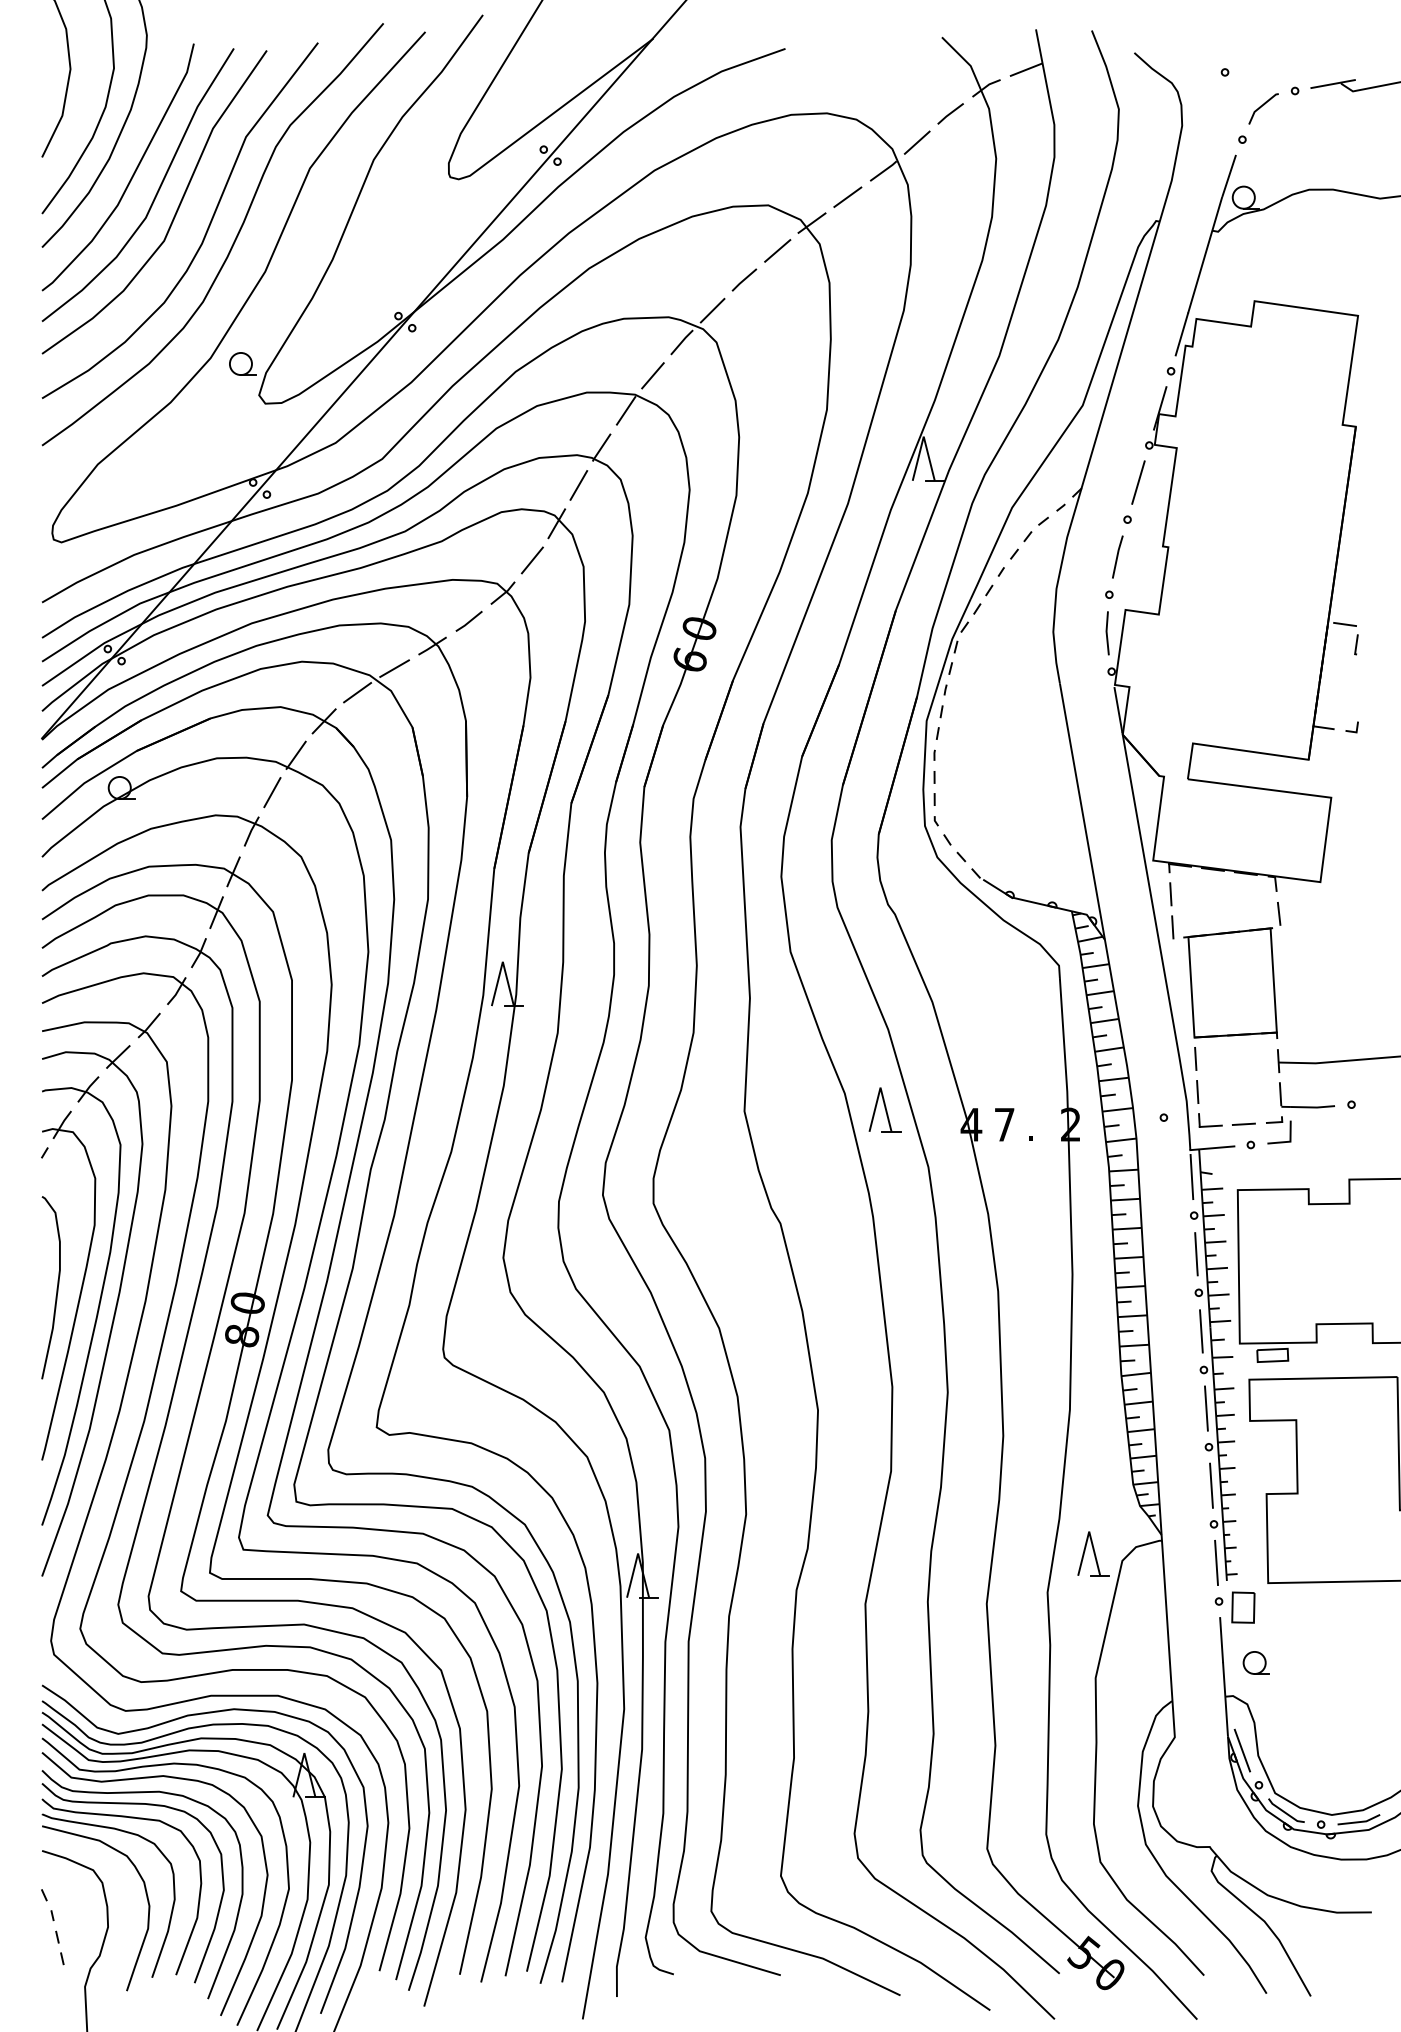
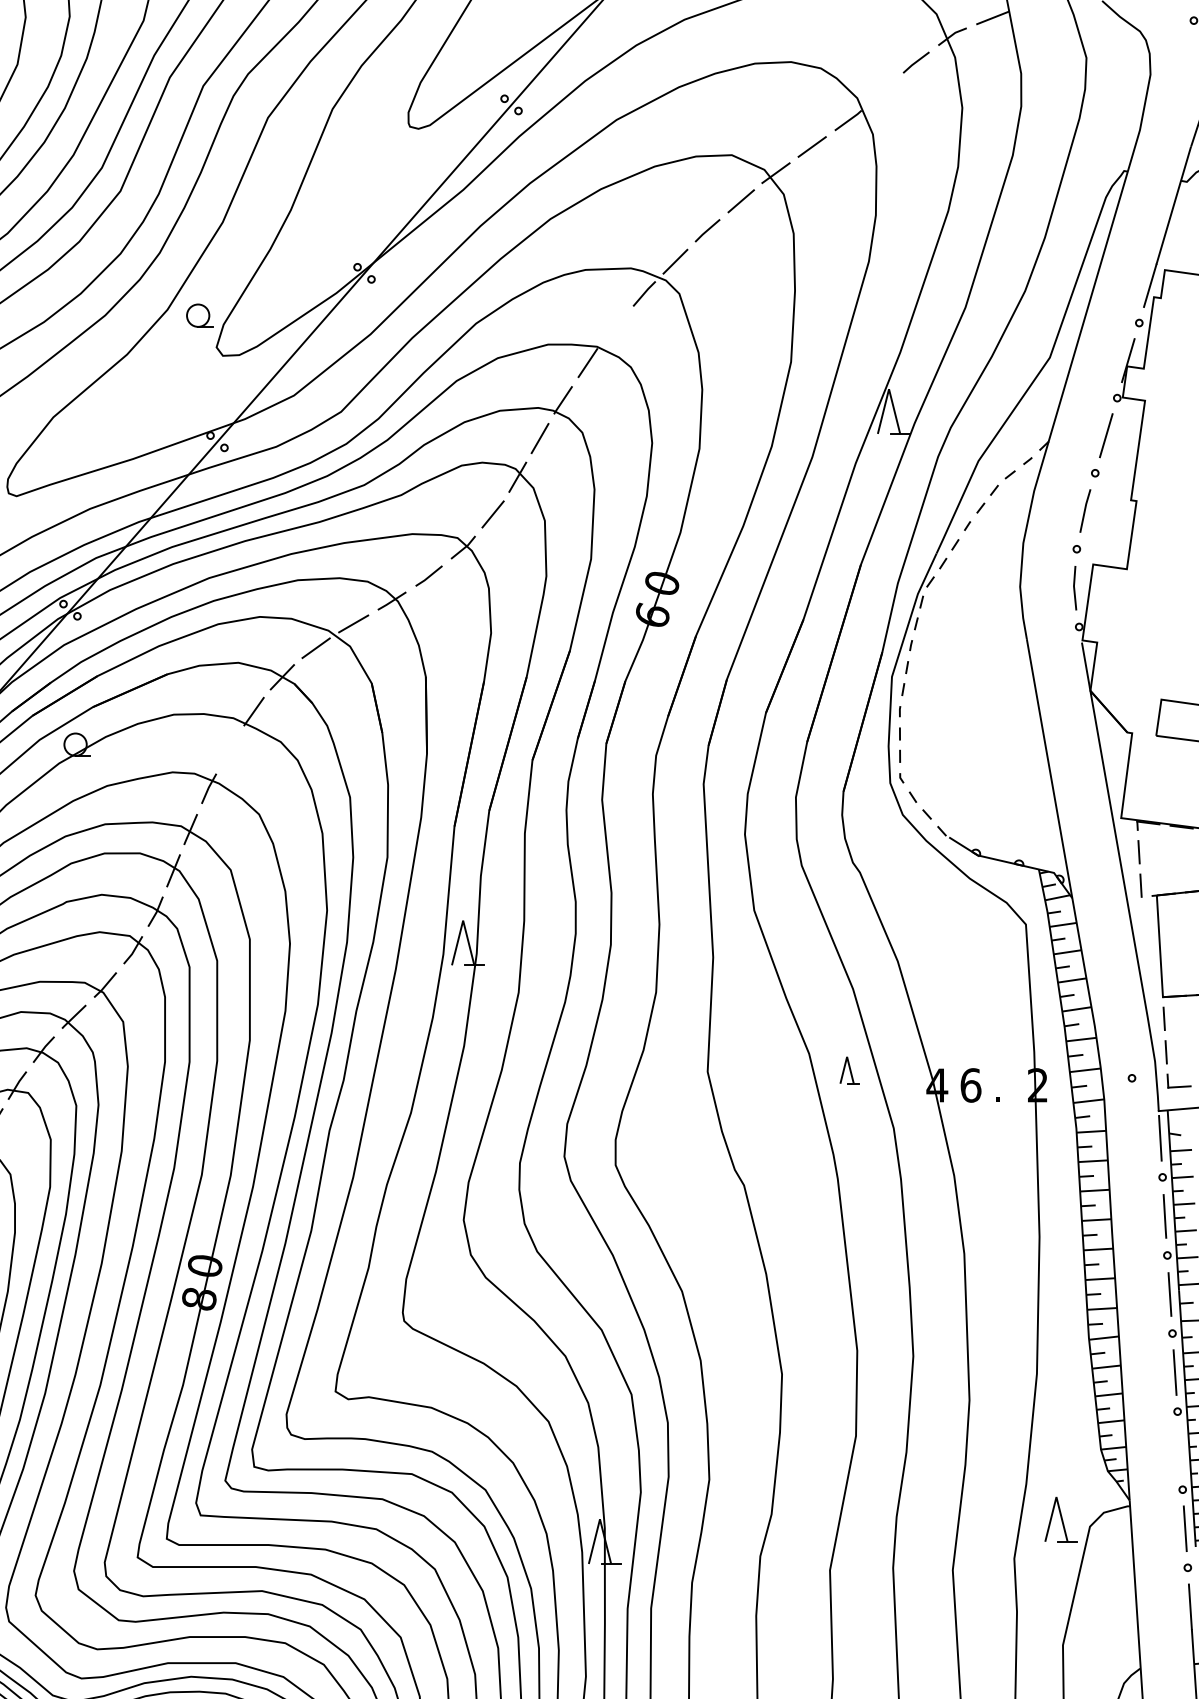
line: (916, 142) -> (881, 91), removed
line: (652, 375) -> (614, 327), removed
line: (272, 792) -> (230, 749), removed
part: (884, 1109) -> (849, 1069), size x0.6
text: (1004, 1124) -> (970, 1085), 7 -> 6
line: (1211, 1485) -> (1180, 1450), removed

